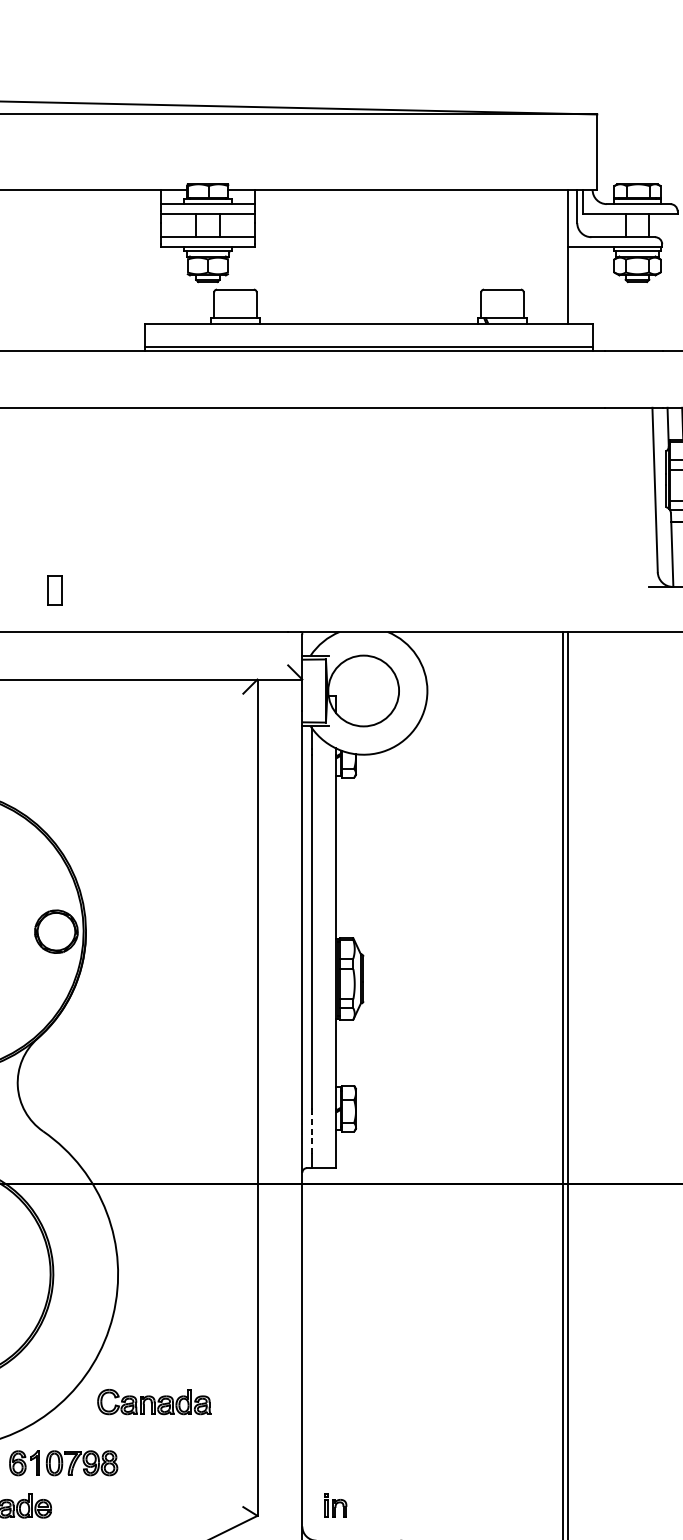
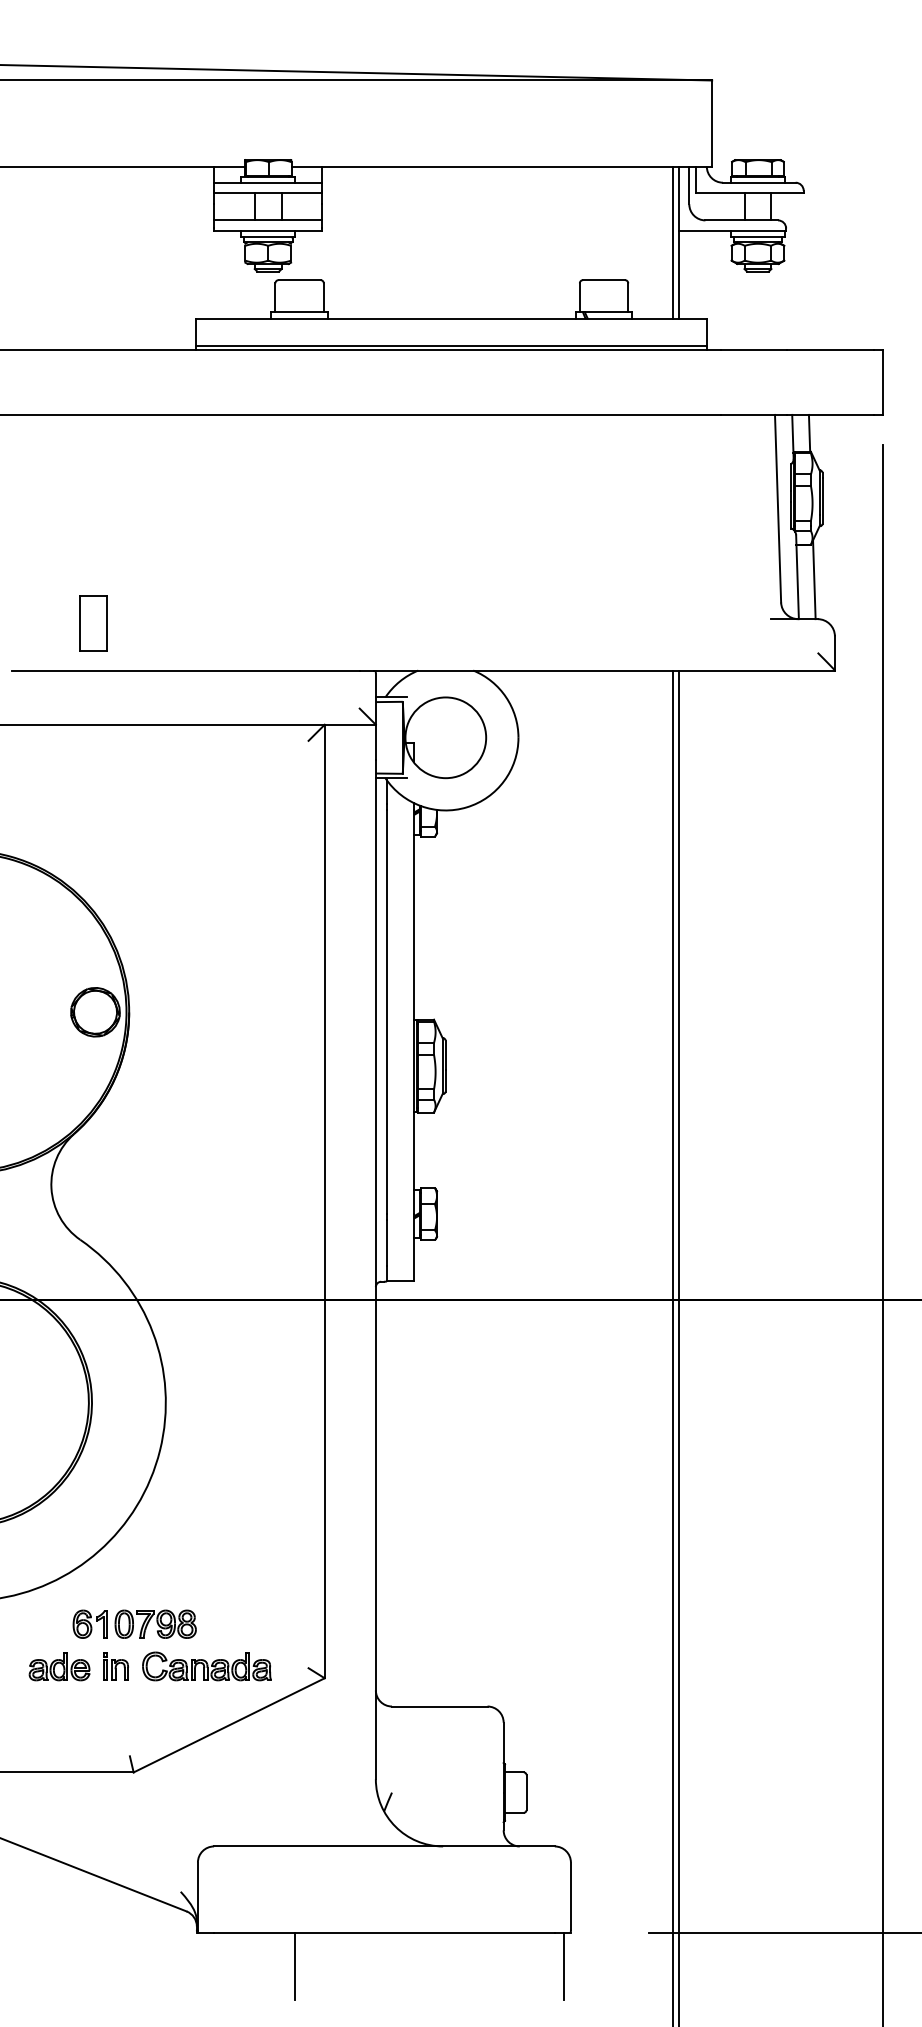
line: (563, 256) -> (673, 242), added
part: (54, 590) -> (93, 623), size x1.67
line: (311, 1133) -> (386, 1242), dashed -> solid
part: (153, 1402) -> (206, 1666), moved
part: (63, 1462) -> (134, 1623), moved
part: (335, 1505) -> (115, 1666), moved

